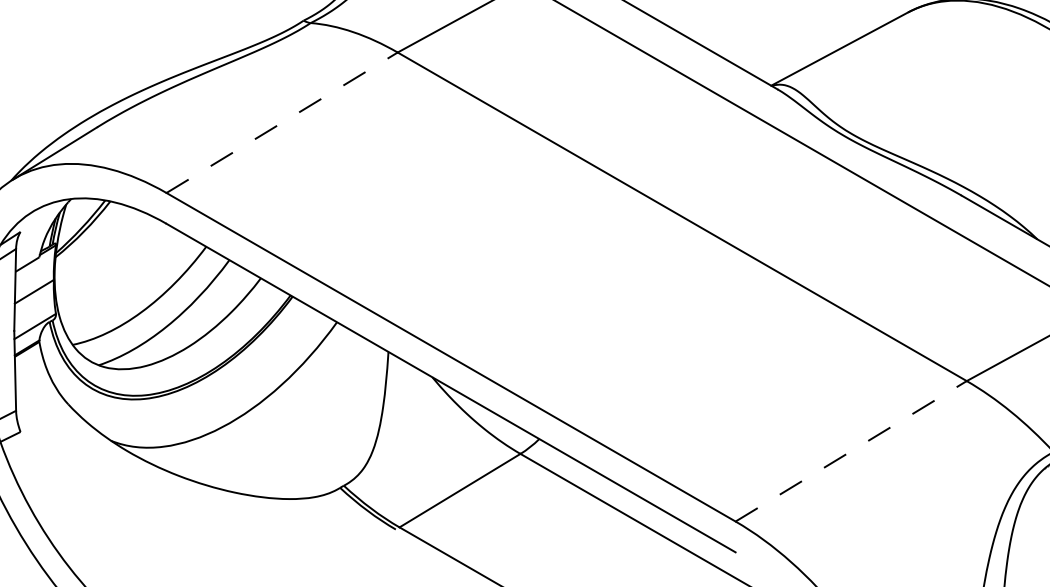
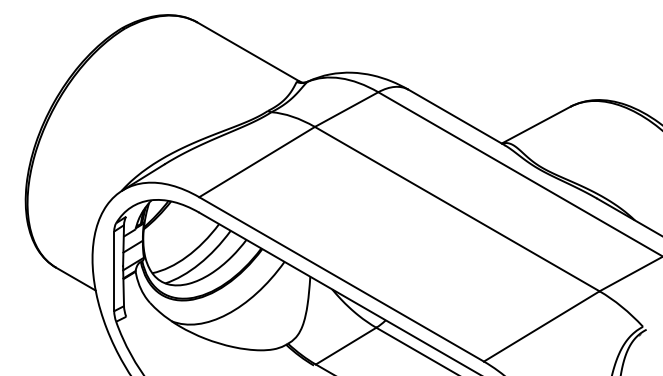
line: (282, 123) -> (257, 162), dashed -> solid
line: (850, 451) -> (541, 326), dashed -> solid

